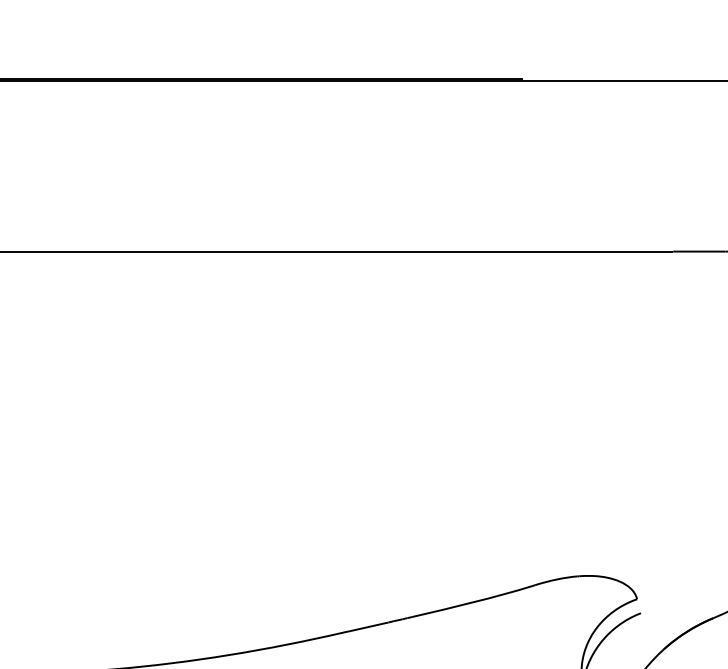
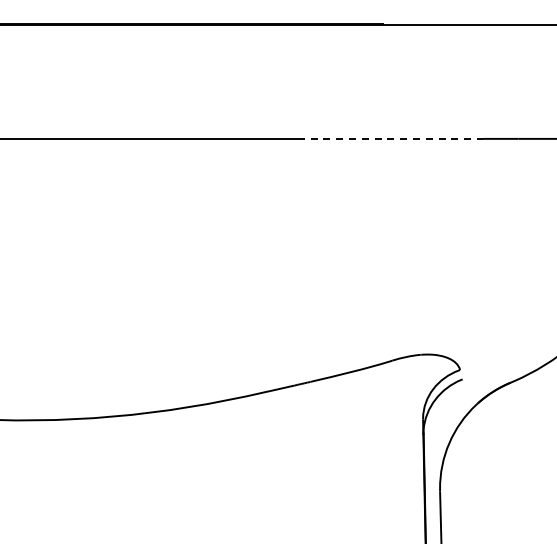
line: (538, 251) -> (394, 138), solid -> dashed

